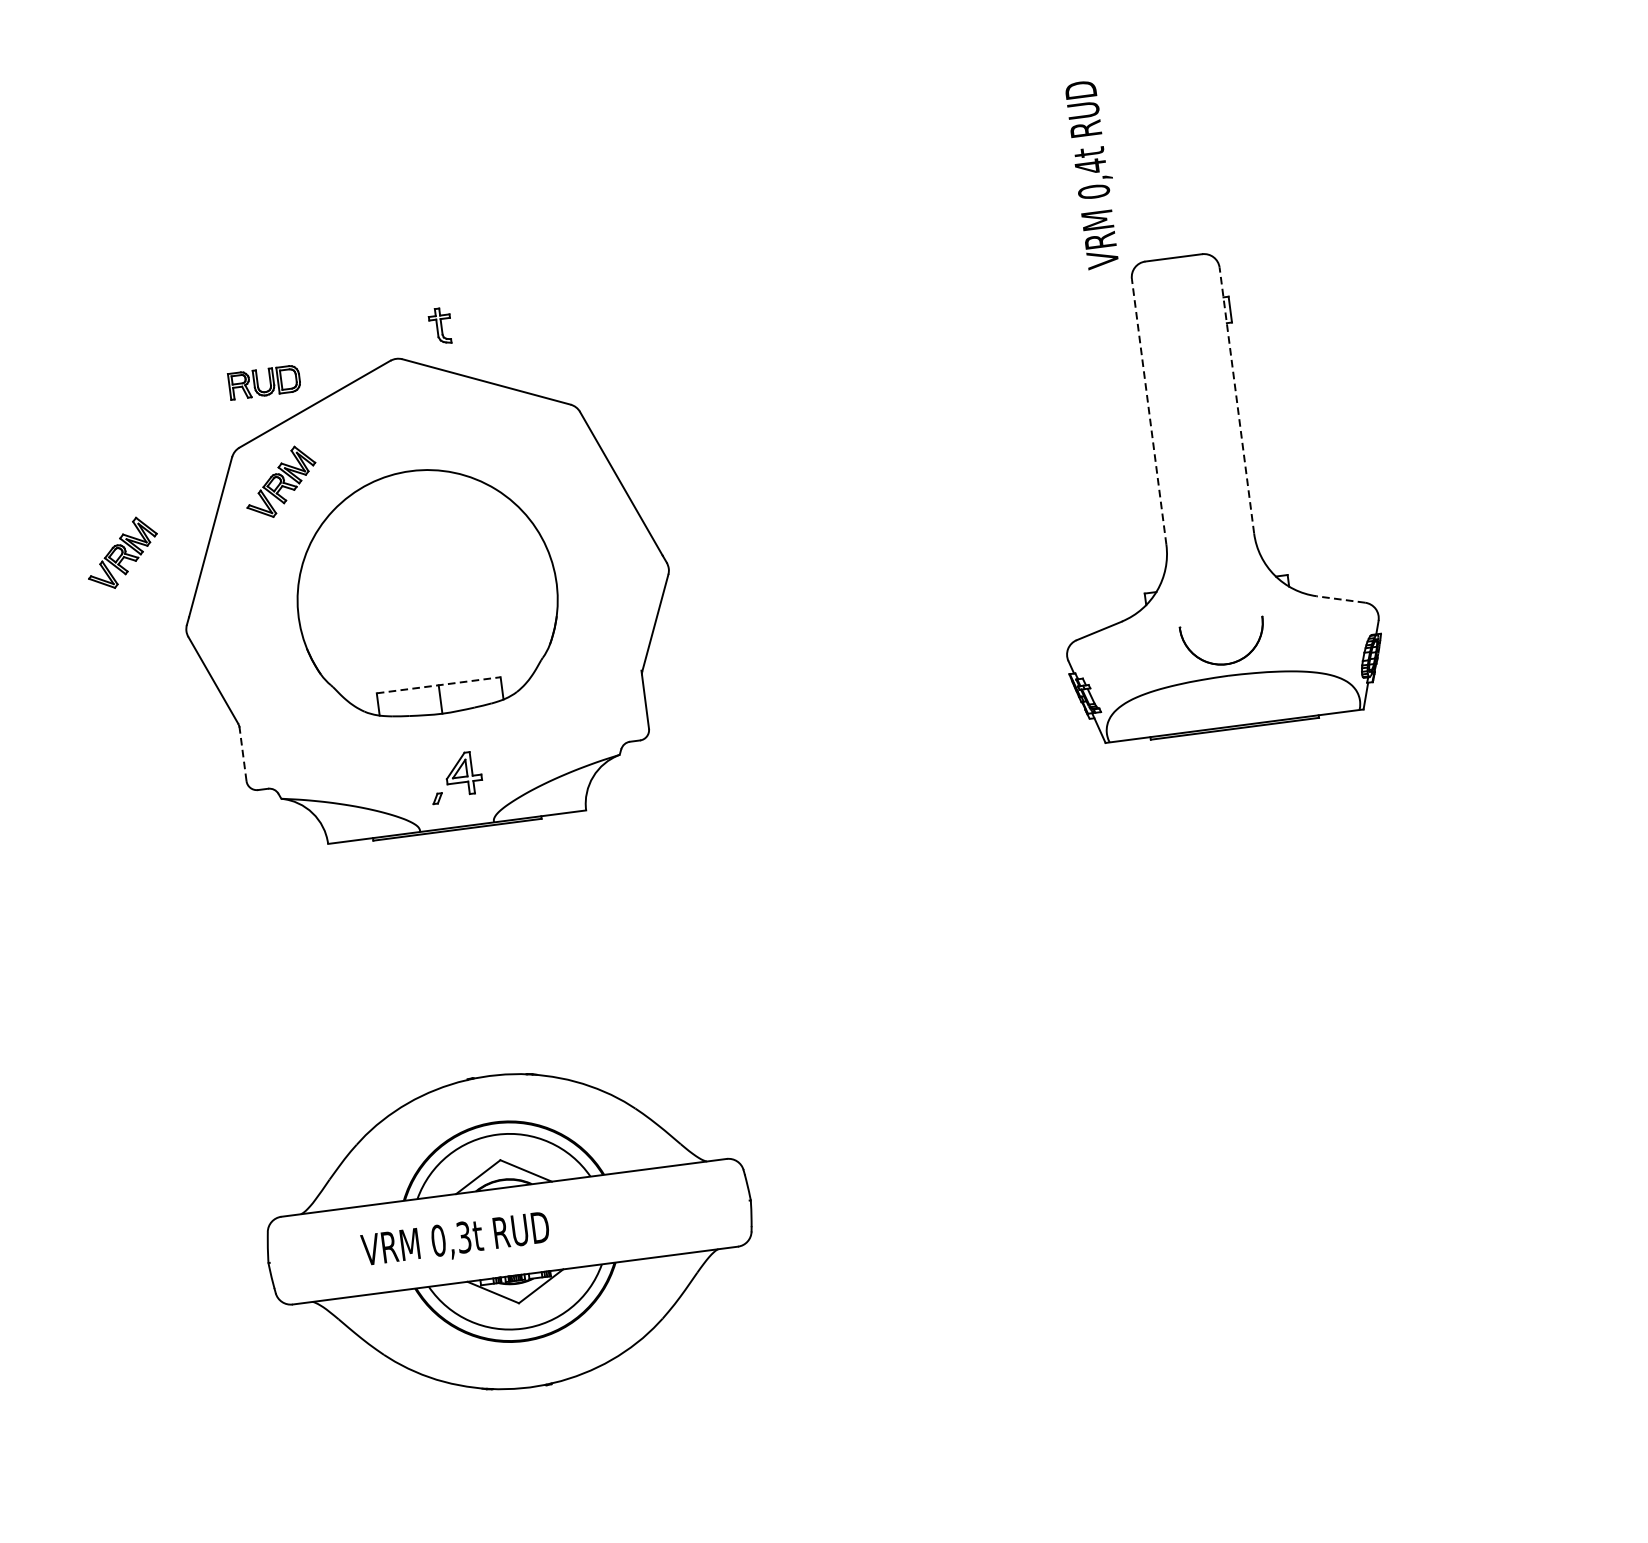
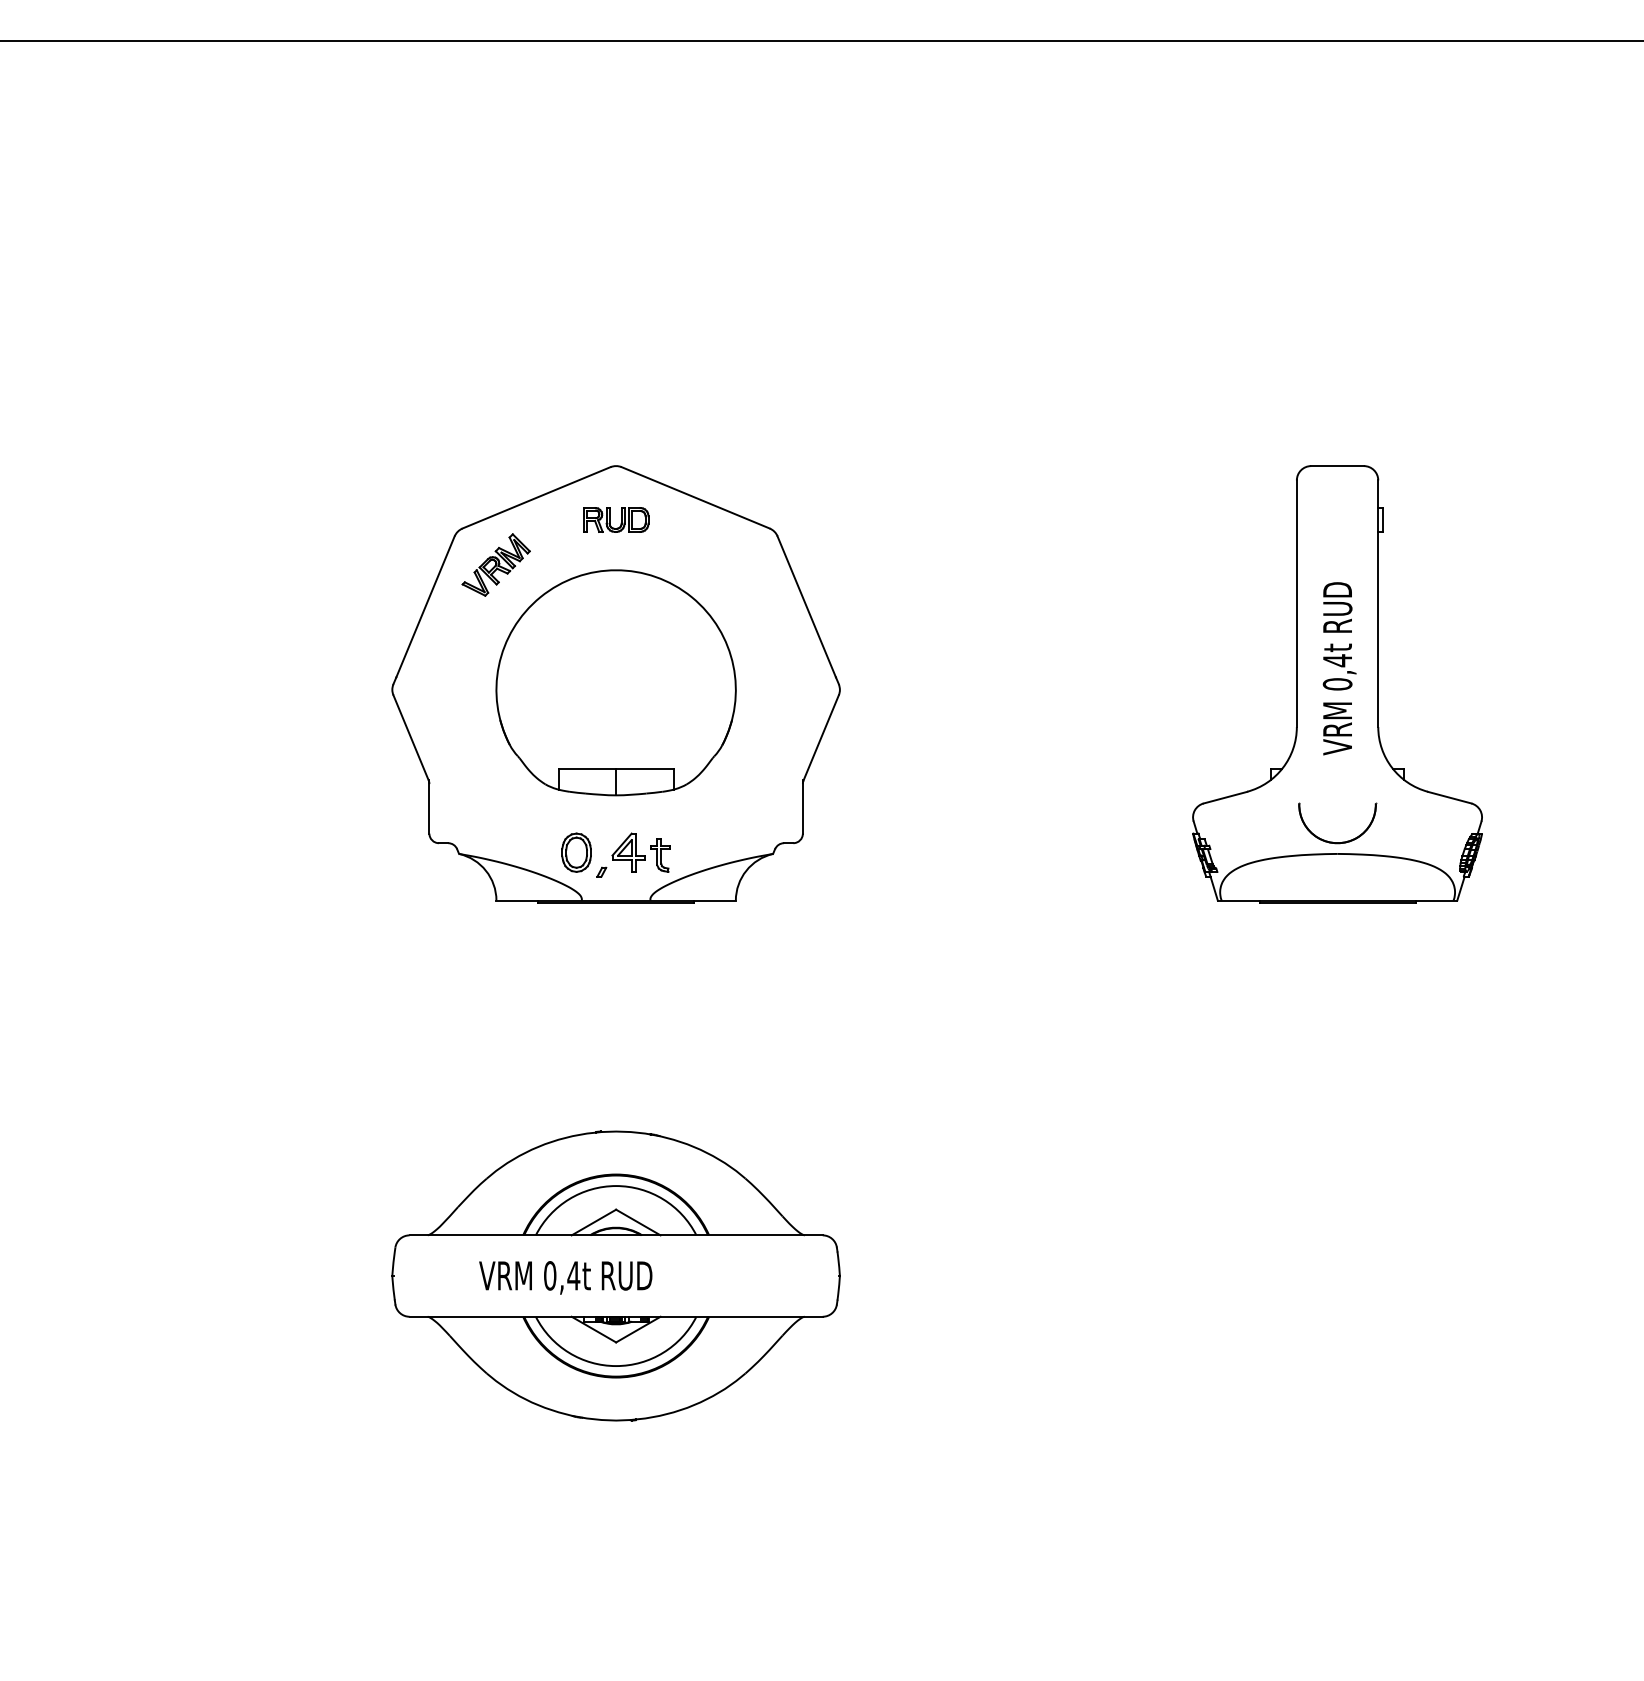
text: (1093, 174) -> (1339, 668), moved
part: (440, 326) -> (660, 855), moved
part: (264, 381) -> (616, 519), moved
line: (1237, 400) -> (1378, 603), dashed -> solid
line: (1148, 411) -> (1296, 603), dashed -> solid
part: (121, 552) -> (342, 610), removed
line: (1340, 599) -> (1449, 797), dashed -> solid
line: (439, 684) -> (616, 768), dashed -> solid
line: (242, 751) -> (429, 806), dashed -> solid
part: (407, 780) -> (576, 852), added
text: (463, 1237) -> (573, 1275), 0,3t -> 0,4t

